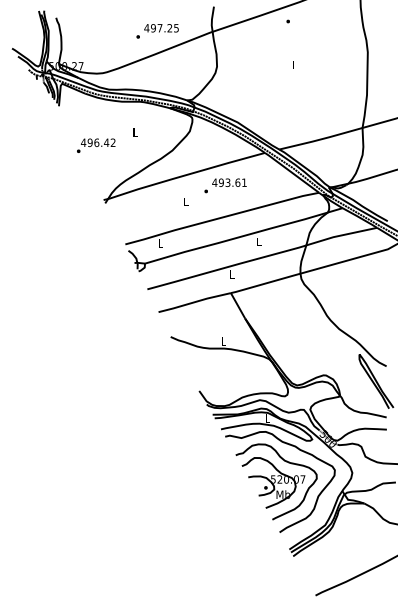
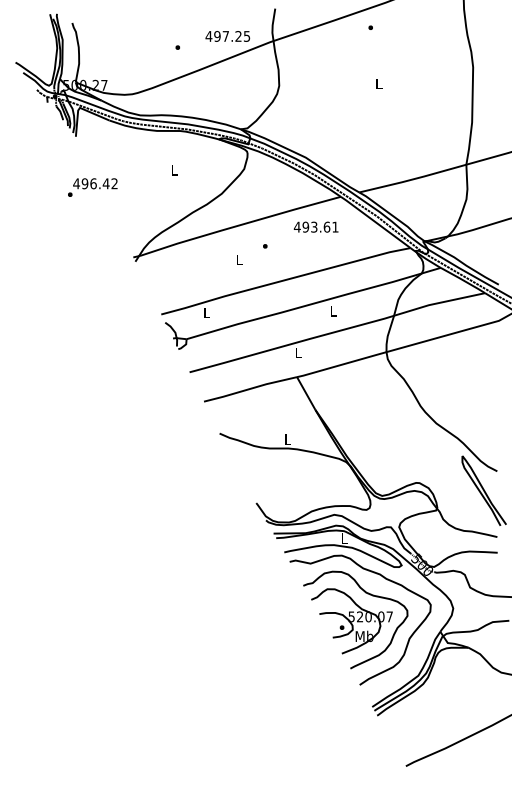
text: (161, 28) -> (227, 36), moved
text: (95, 145) -> (92, 187), moved
text: (228, 182) -> (315, 226), moved

